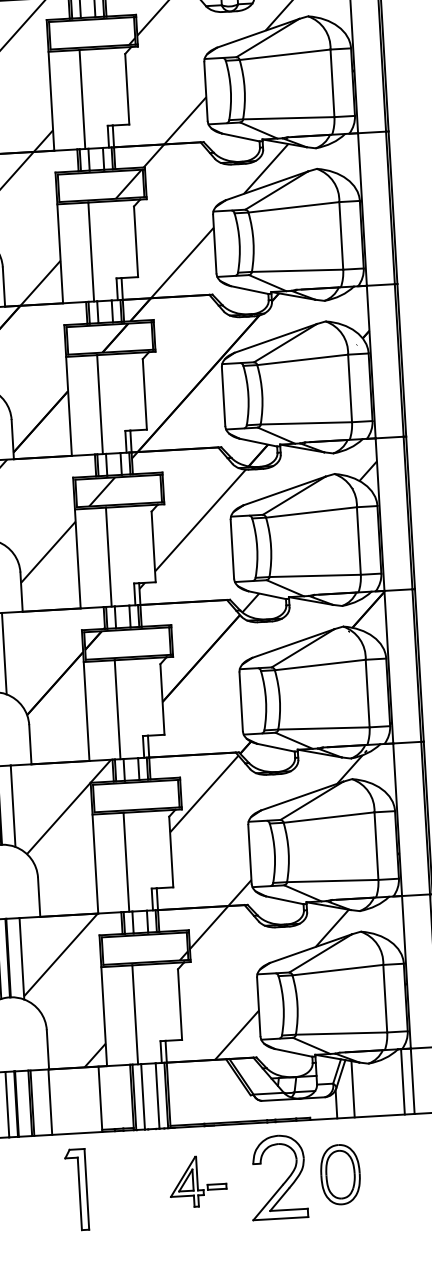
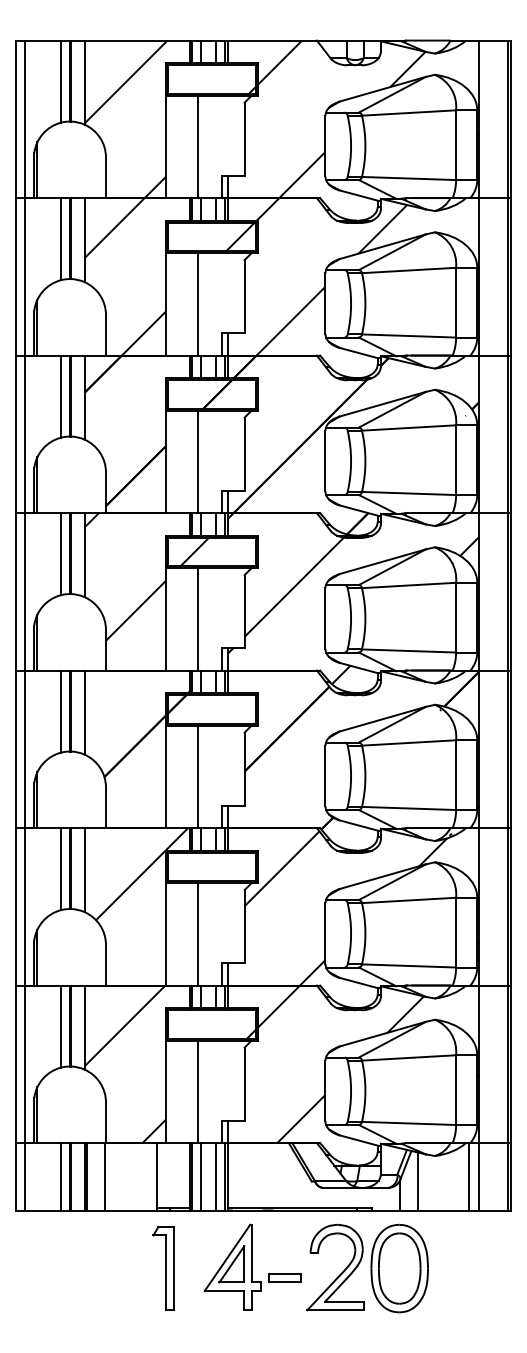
part: (340, 1174) -> (399, 1268), size x1.43
part: (197, 1180) -> (252, 1266), size x1.67
part: (76, 1188) -> (163, 1267), moved

